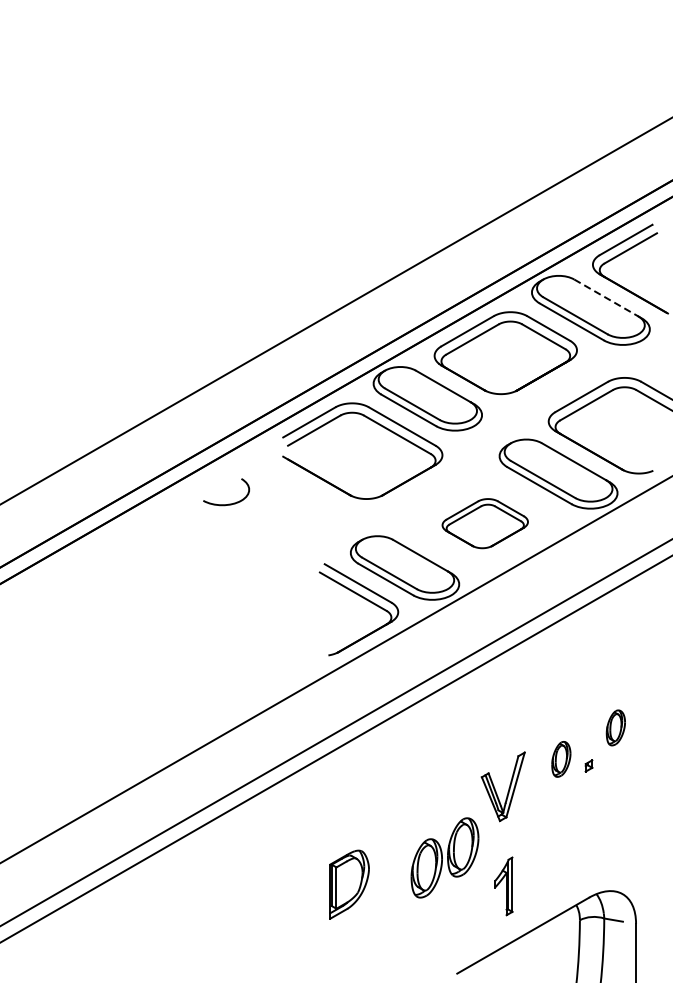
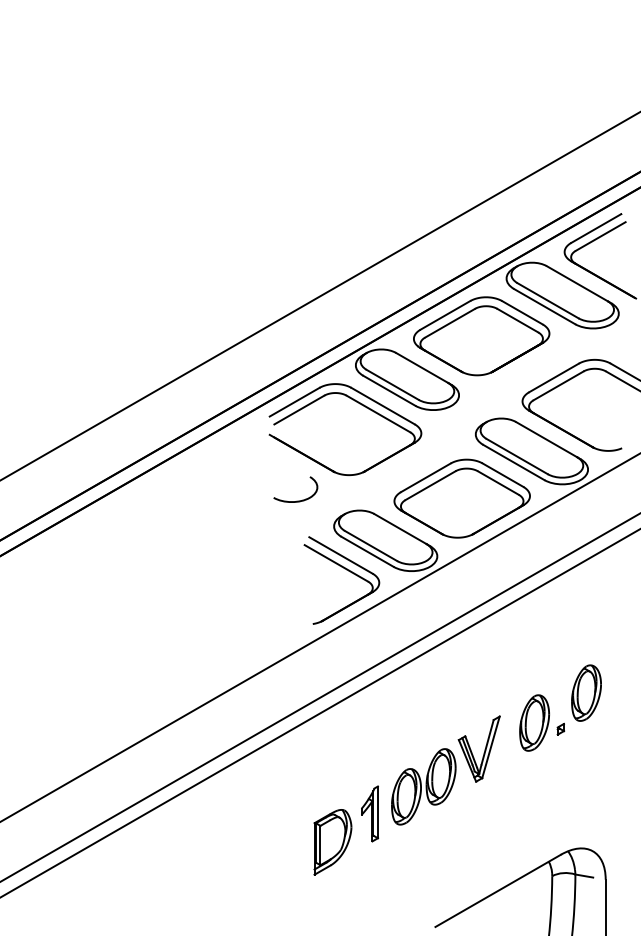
line: (606, 298) -> (577, 284), dashed -> solid
curve: (227, 503) -> (296, 500), moved
part: (484, 523) -> (461, 498), size x1.67
part: (615, 727) -> (586, 692), size x1.67
part: (561, 758) -> (534, 722), size x1.67
part: (444, 857) -> (423, 786), moved
part: (504, 885) -> (370, 813), moved

